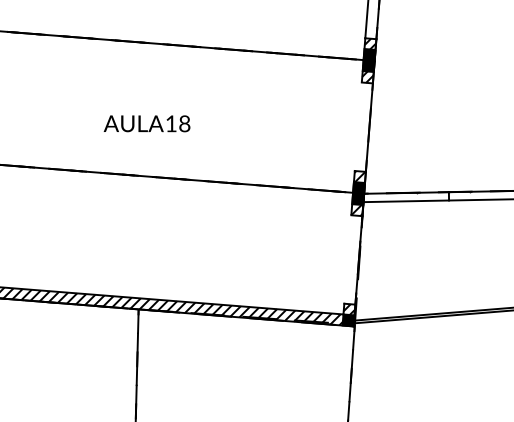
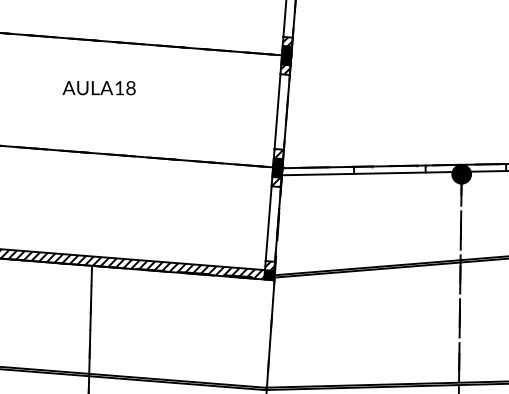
text: (146, 124) -> (98, 88), moved
line: (358, 126) -> (277, 111), added
line: (347, 259) -> (268, 223), added

